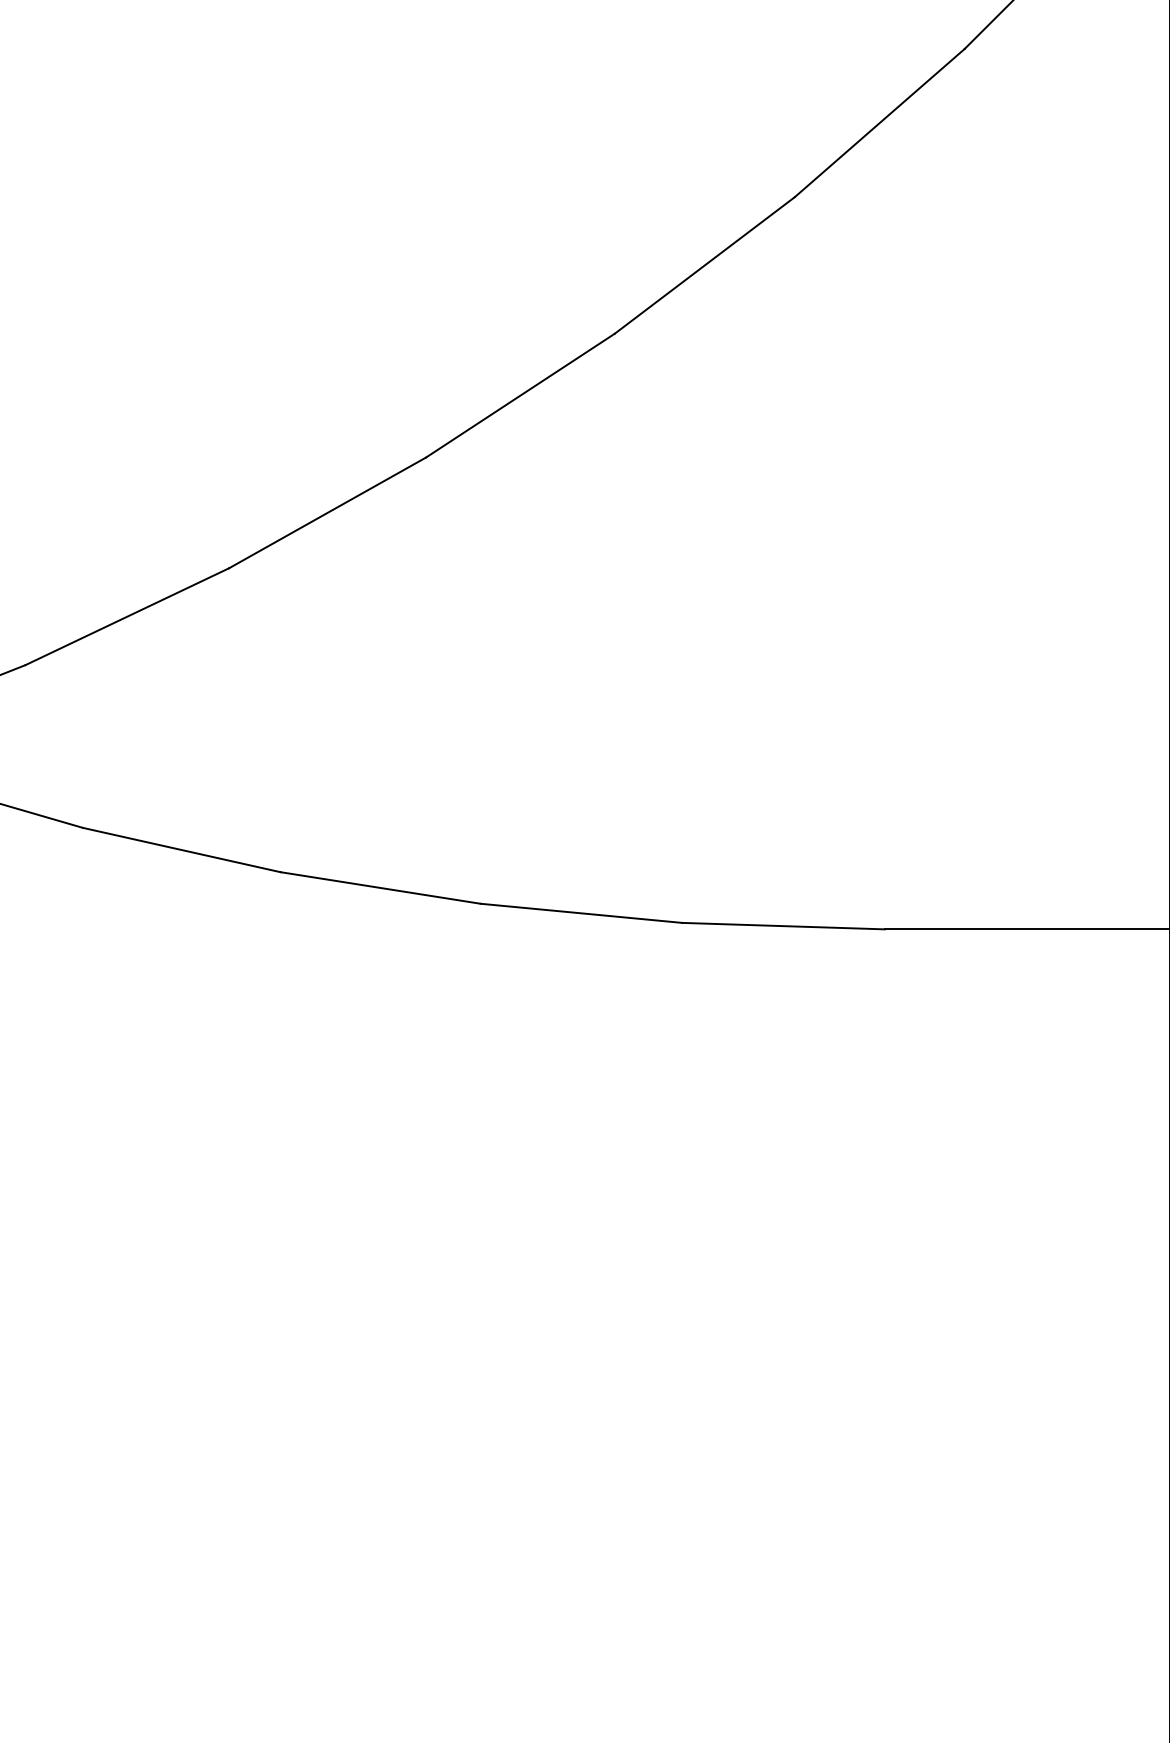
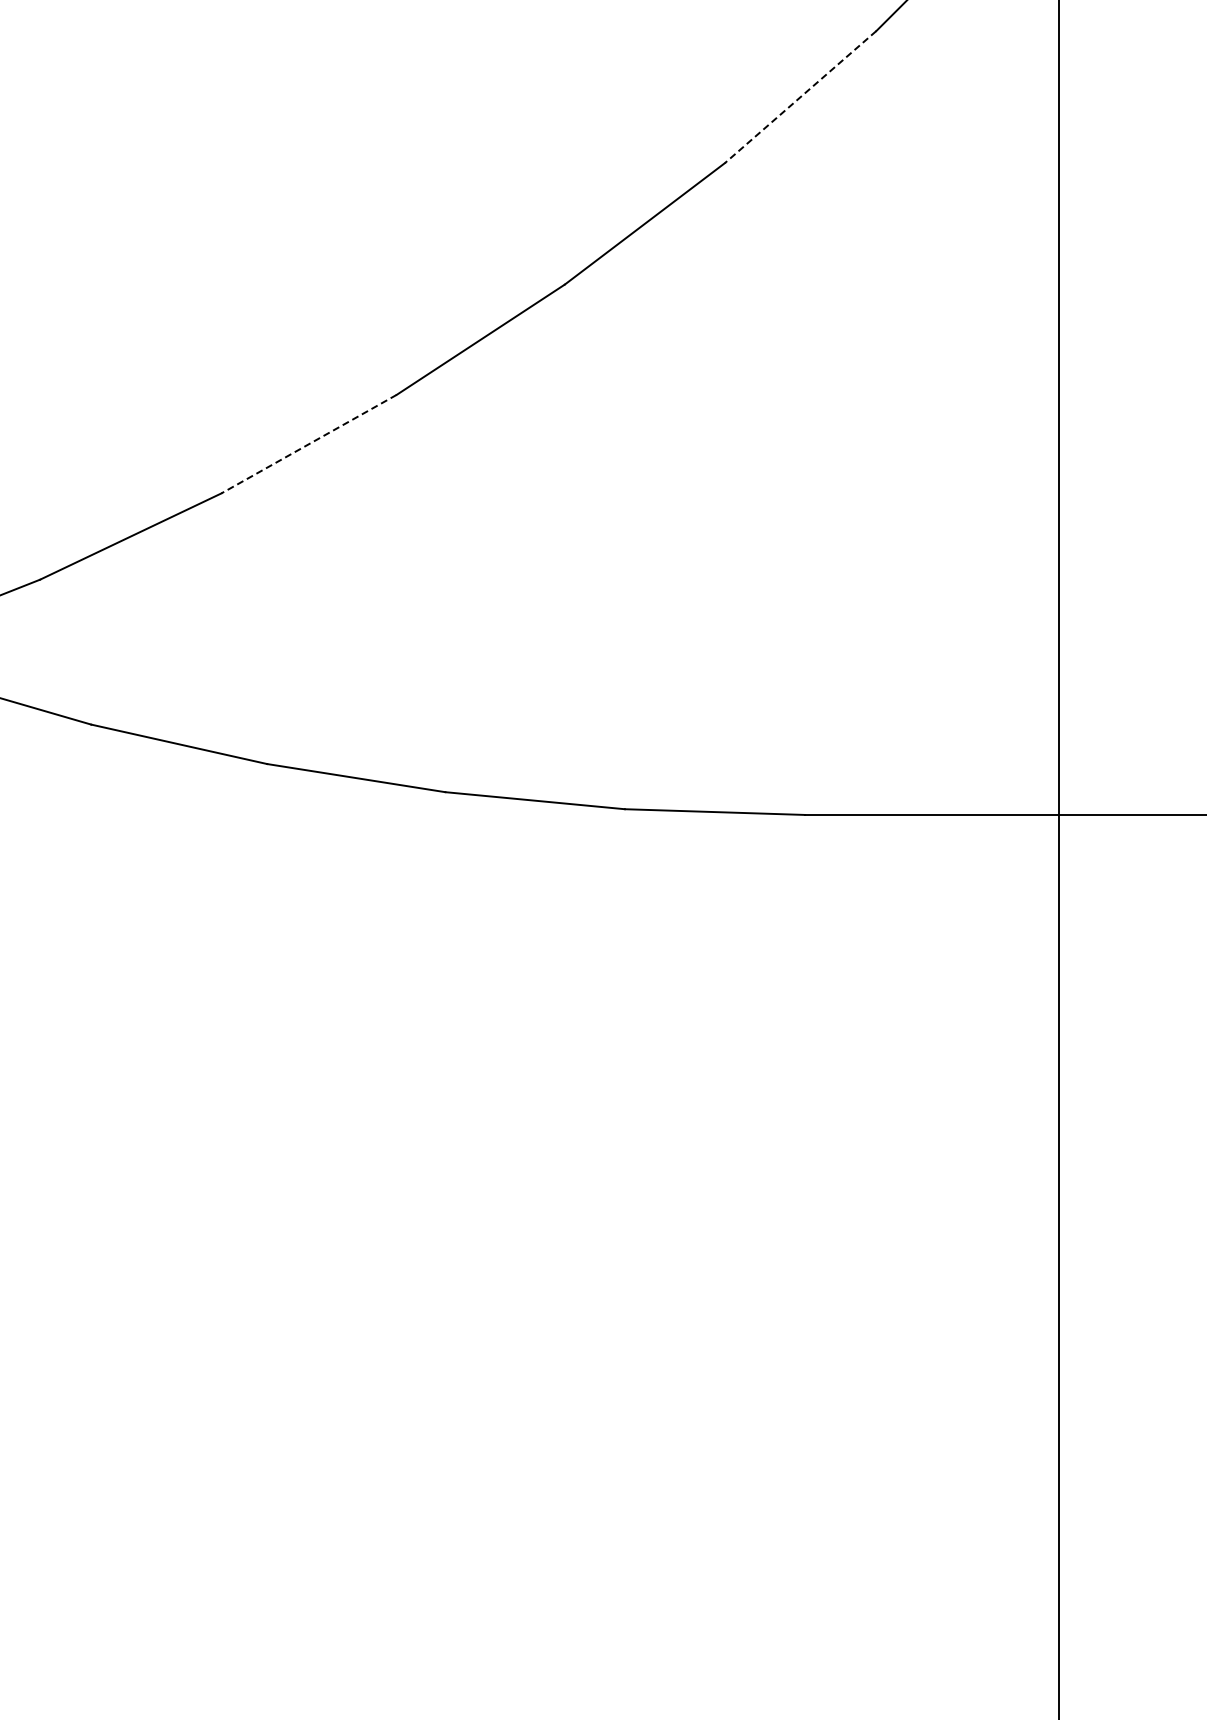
line: (879, 123) -> (800, 97), solid -> dashed
line: (328, 513) -> (309, 444), solid -> dashed

